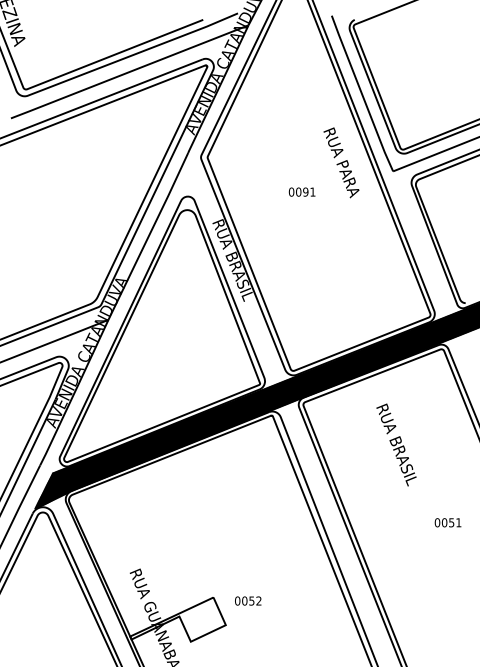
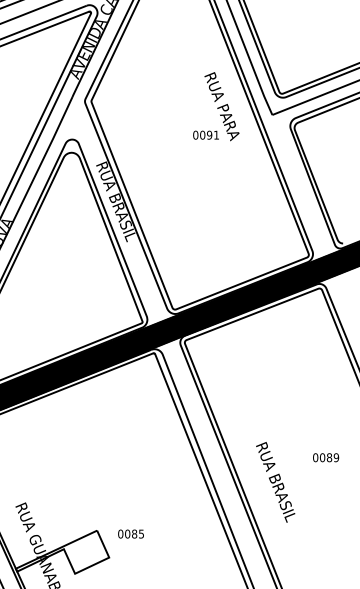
text: (301, 191) -> (205, 134), moved
text: (396, 444) -> (275, 481), moved
text: (455, 522) -> (333, 457), 0051 -> 0089
text: (255, 600) -> (138, 533), 0052 -> 0085

